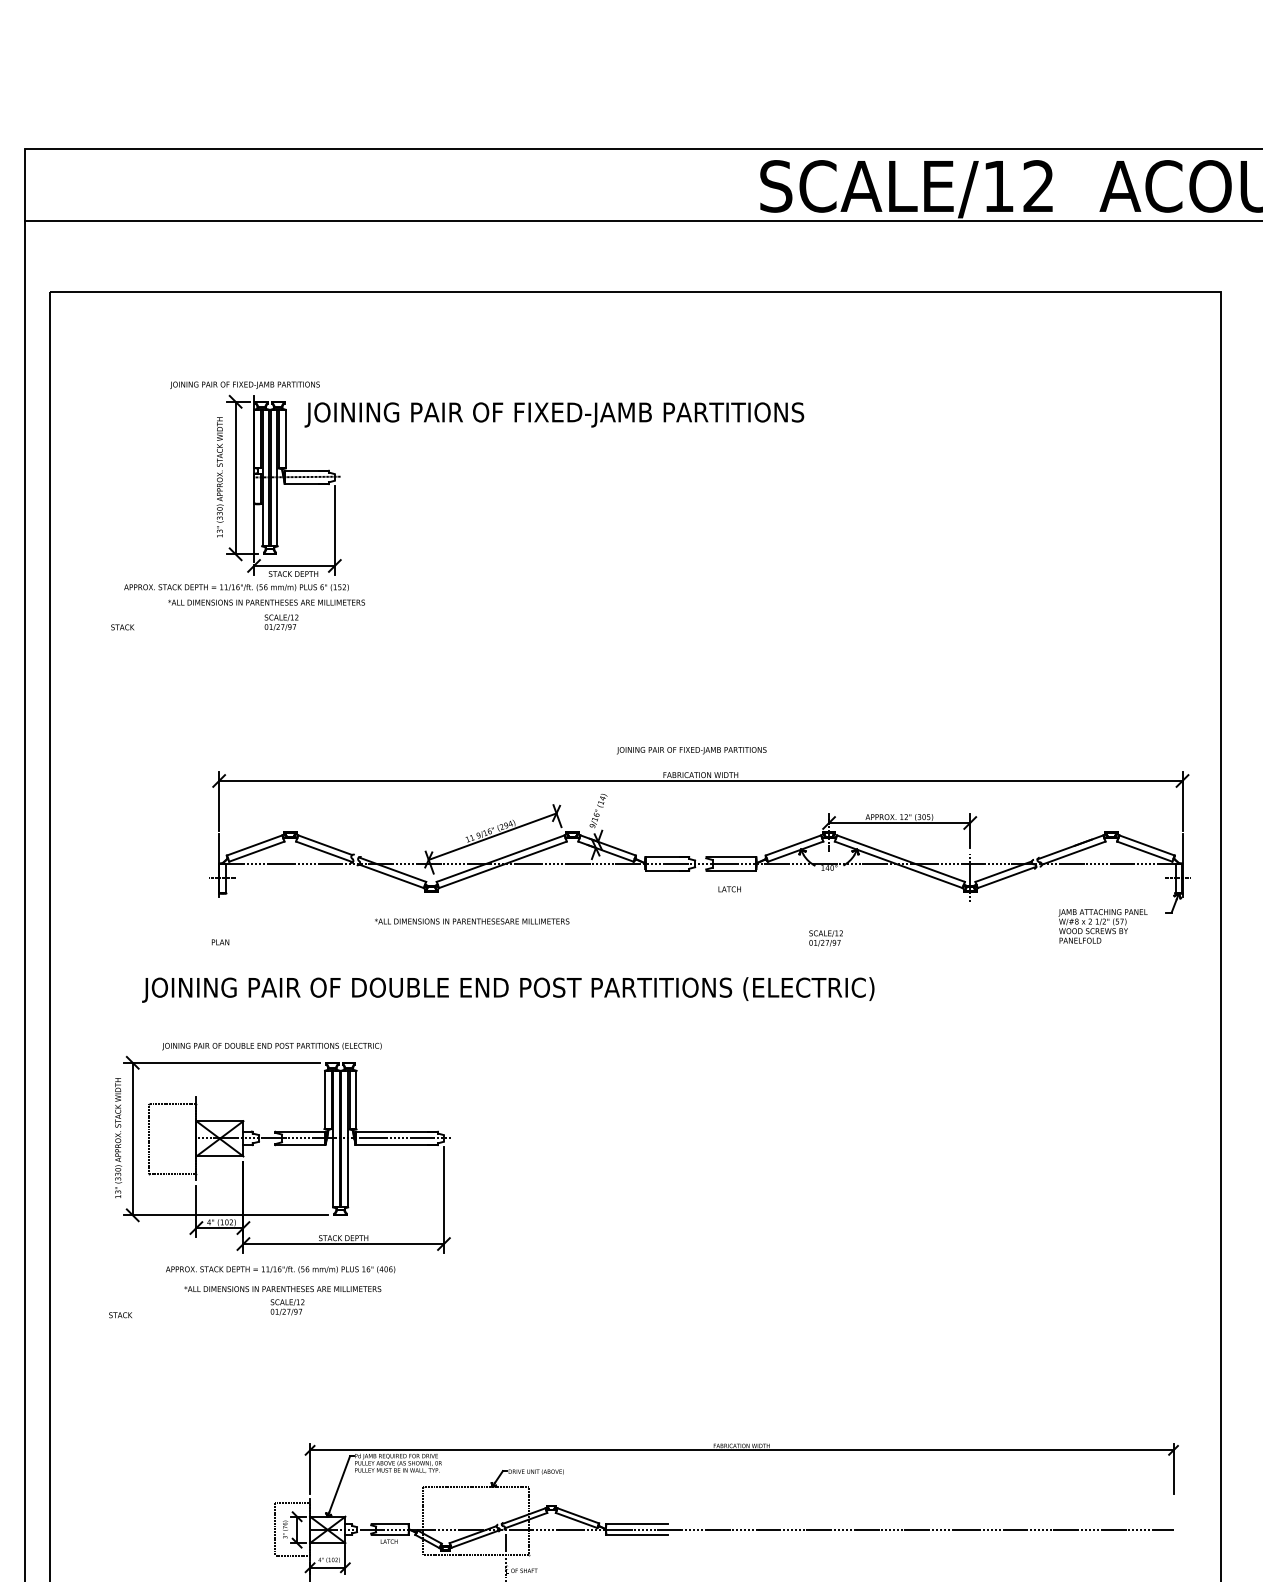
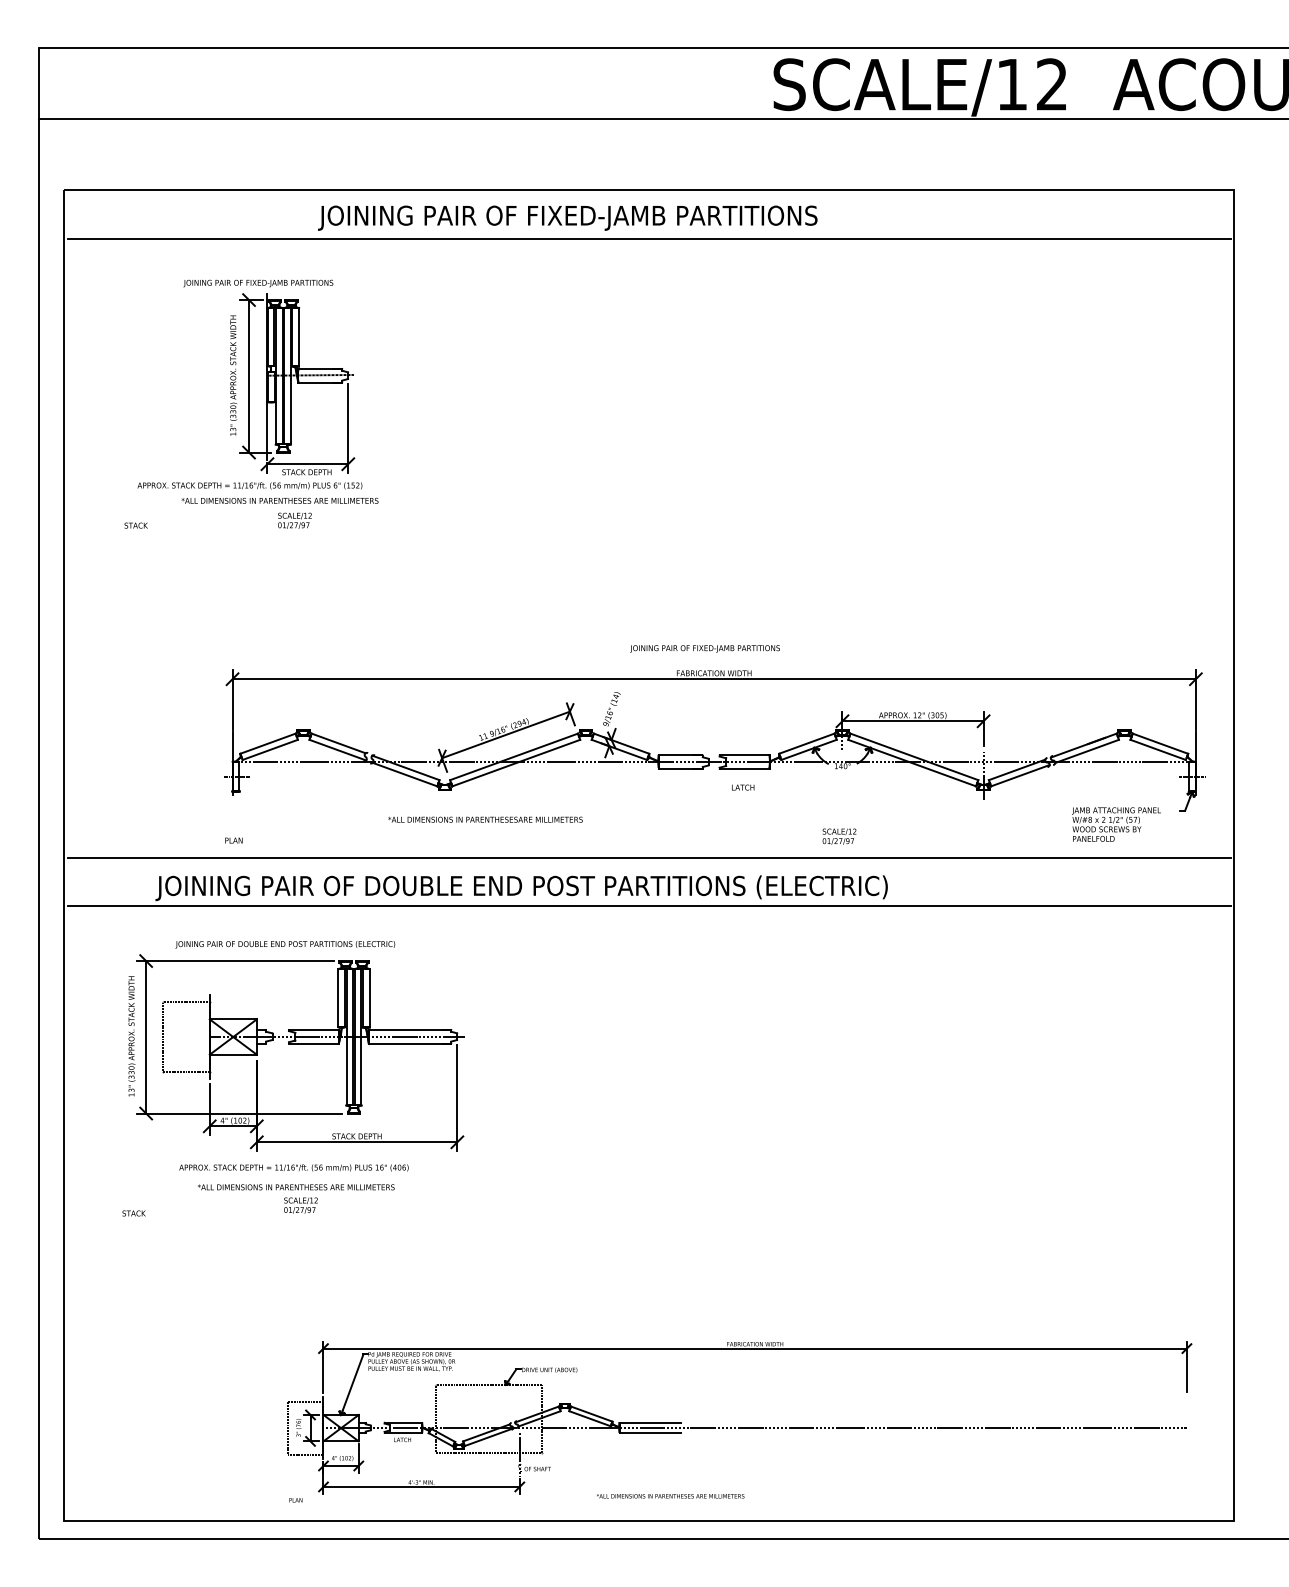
line: (636, 340) -> (649, 238), added
text: (554, 414) -> (567, 217), moved
line: (636, 960) -> (649, 858), added
line: (636, 1007) -> (649, 905), added

